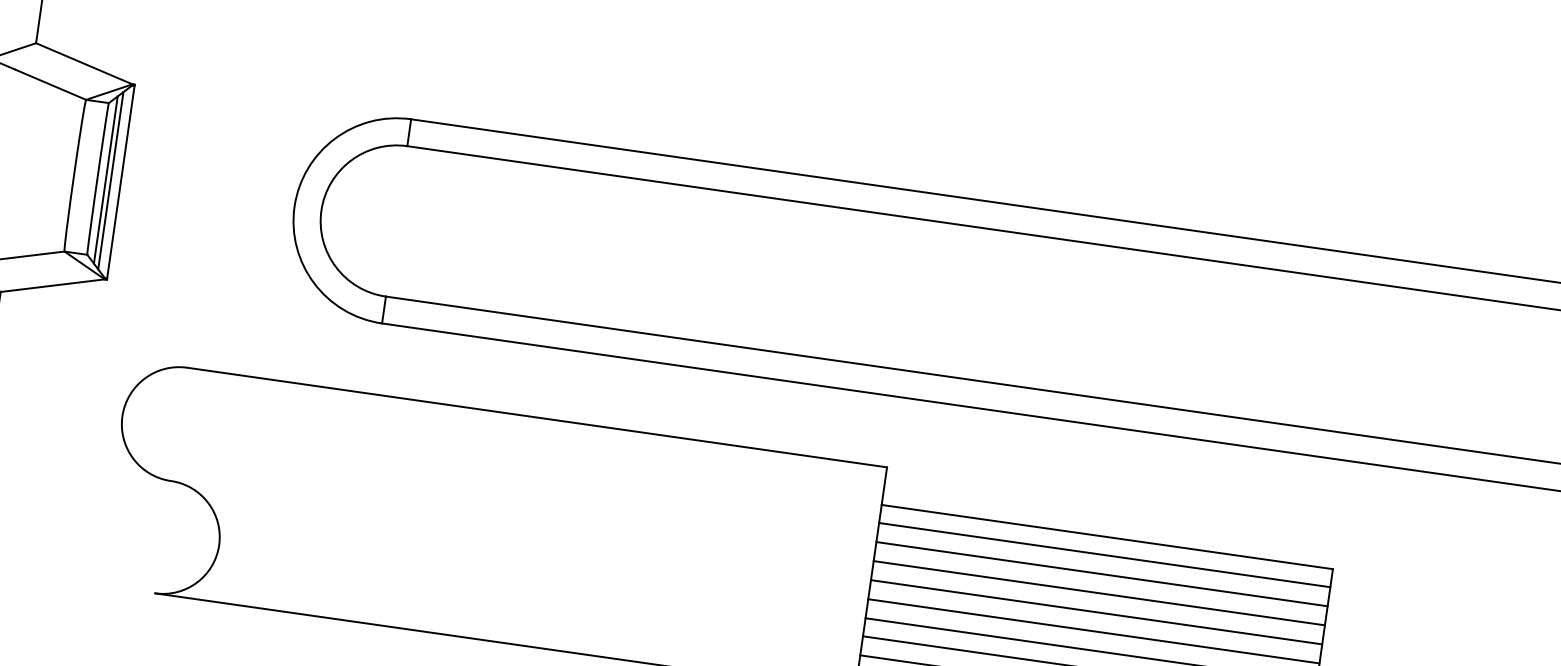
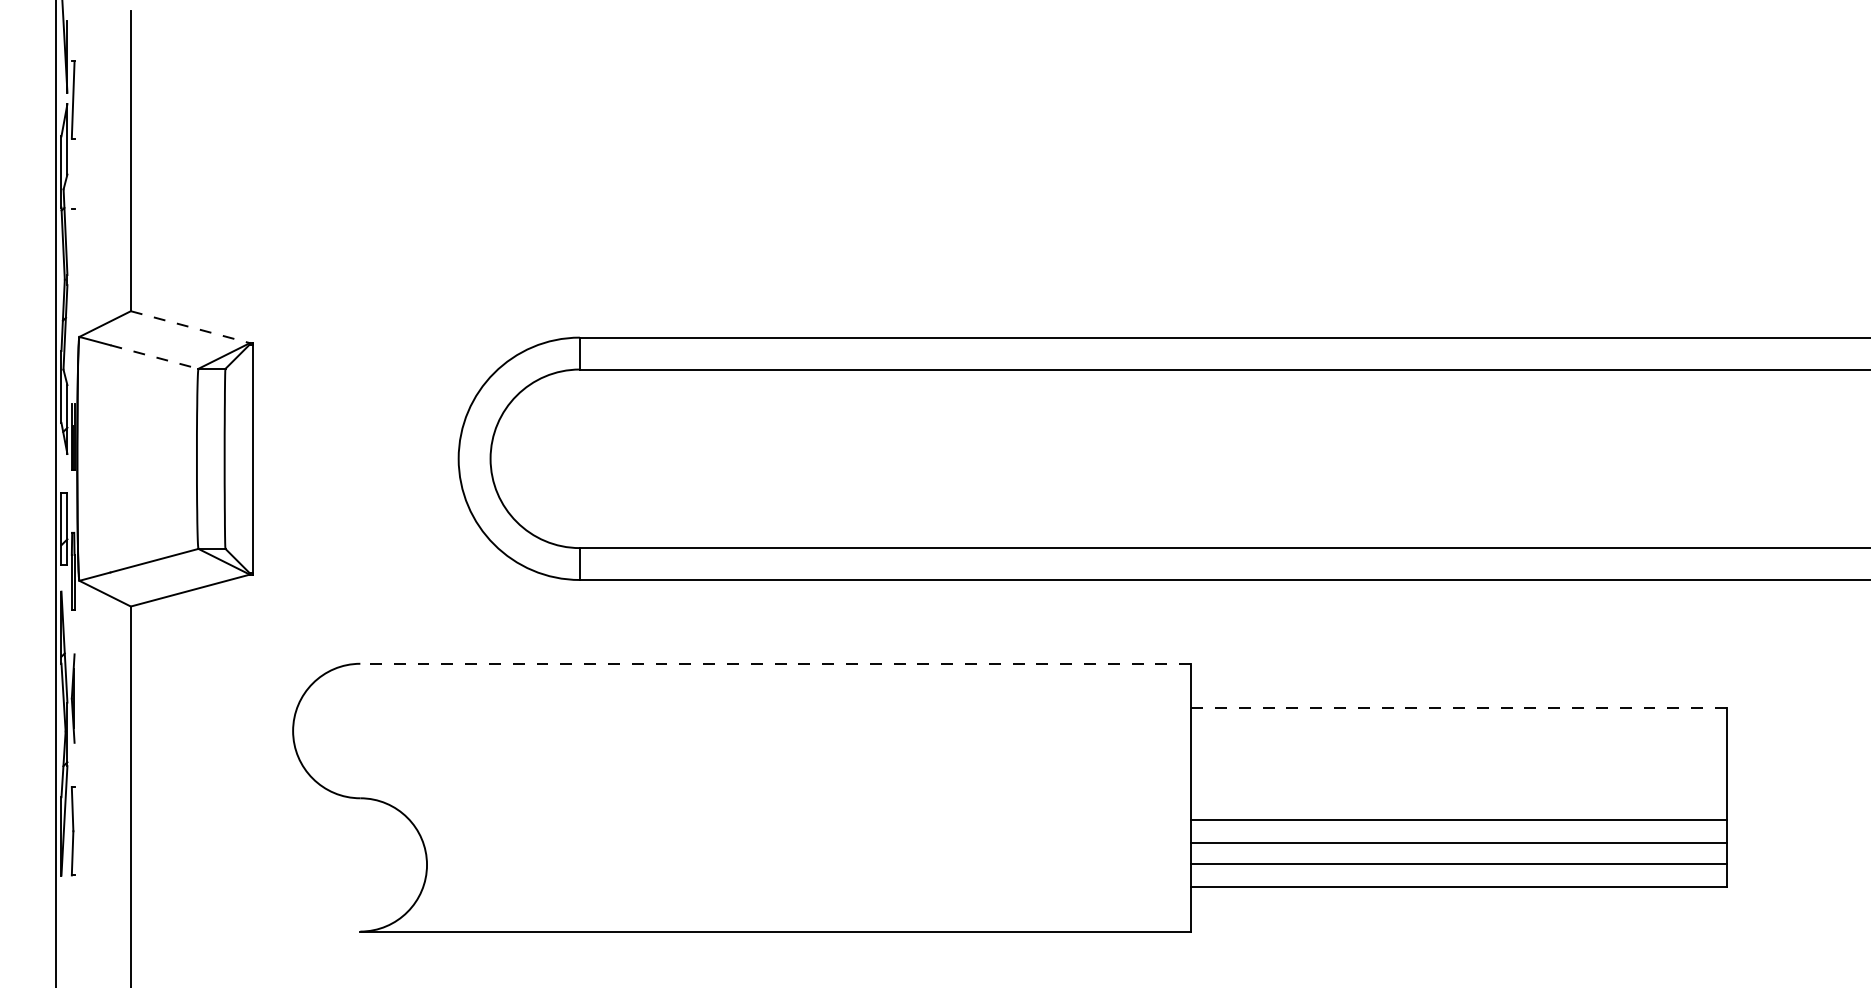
line: (84, 64) -> (190, 327), solid -> dashed
line: (50, 85) -> (154, 357), solid -> dashed
line: (105, 179) -> (234, 458), removed
line: (110, 180) -> (240, 458), removed
line: (536, 417) -> (775, 663), solid -> dashed
line: (1107, 537) -> (1459, 708), solid -> dashed
line: (1104, 554) -> (1458, 729), removed
line: (1101, 574) -> (1458, 752), removed
line: (1098, 593) -> (1458, 775), removed
line: (1096, 612) -> (1458, 797), removed

